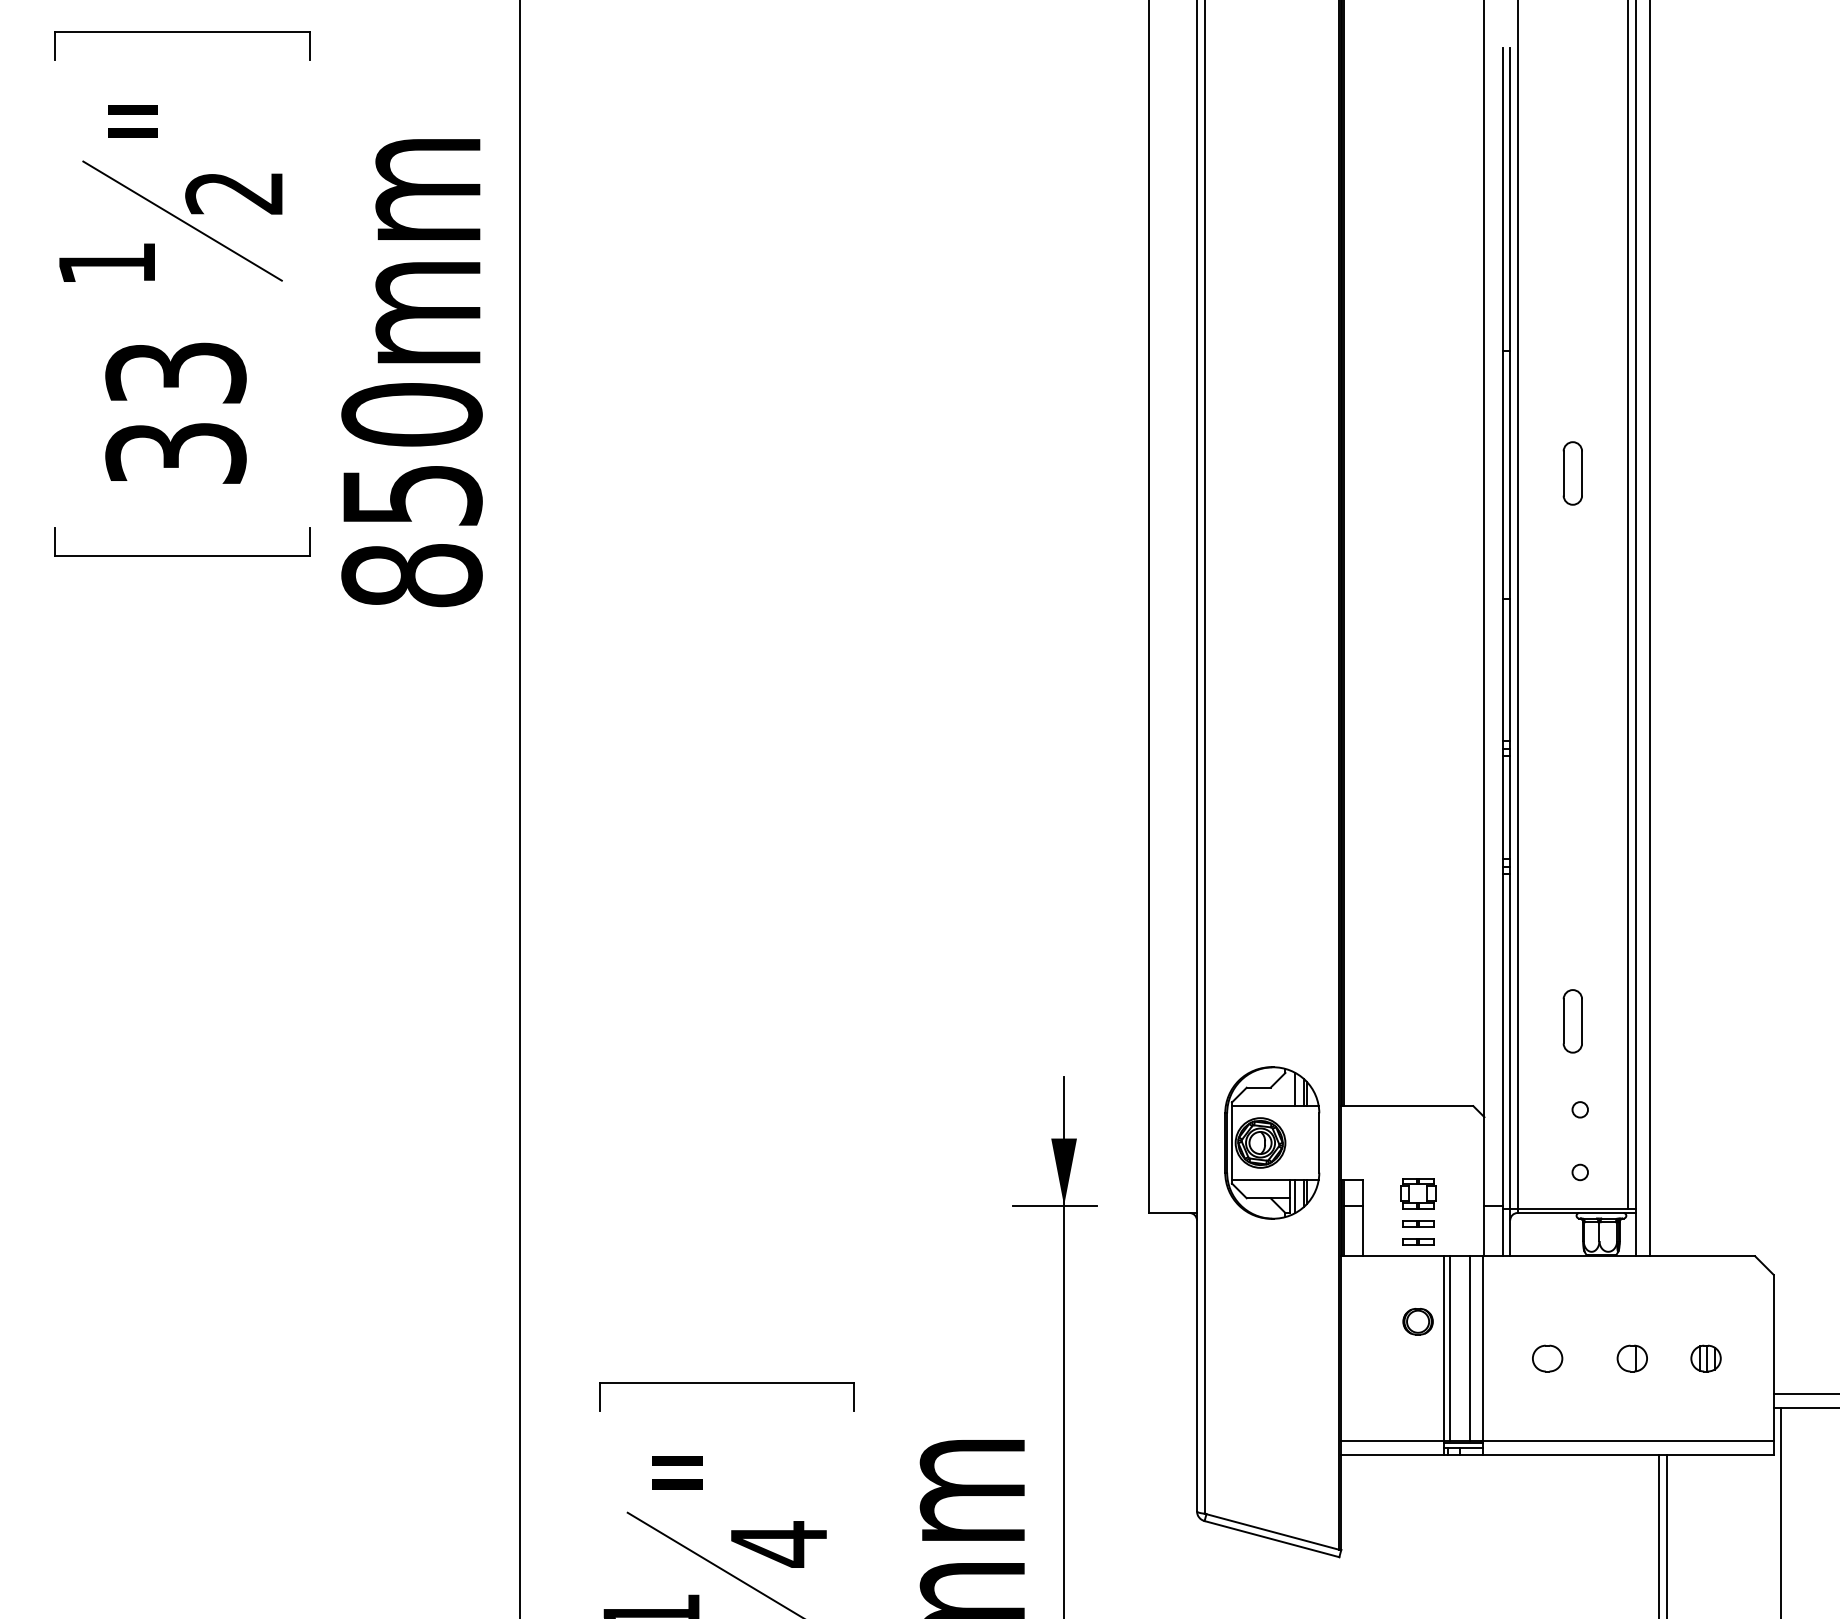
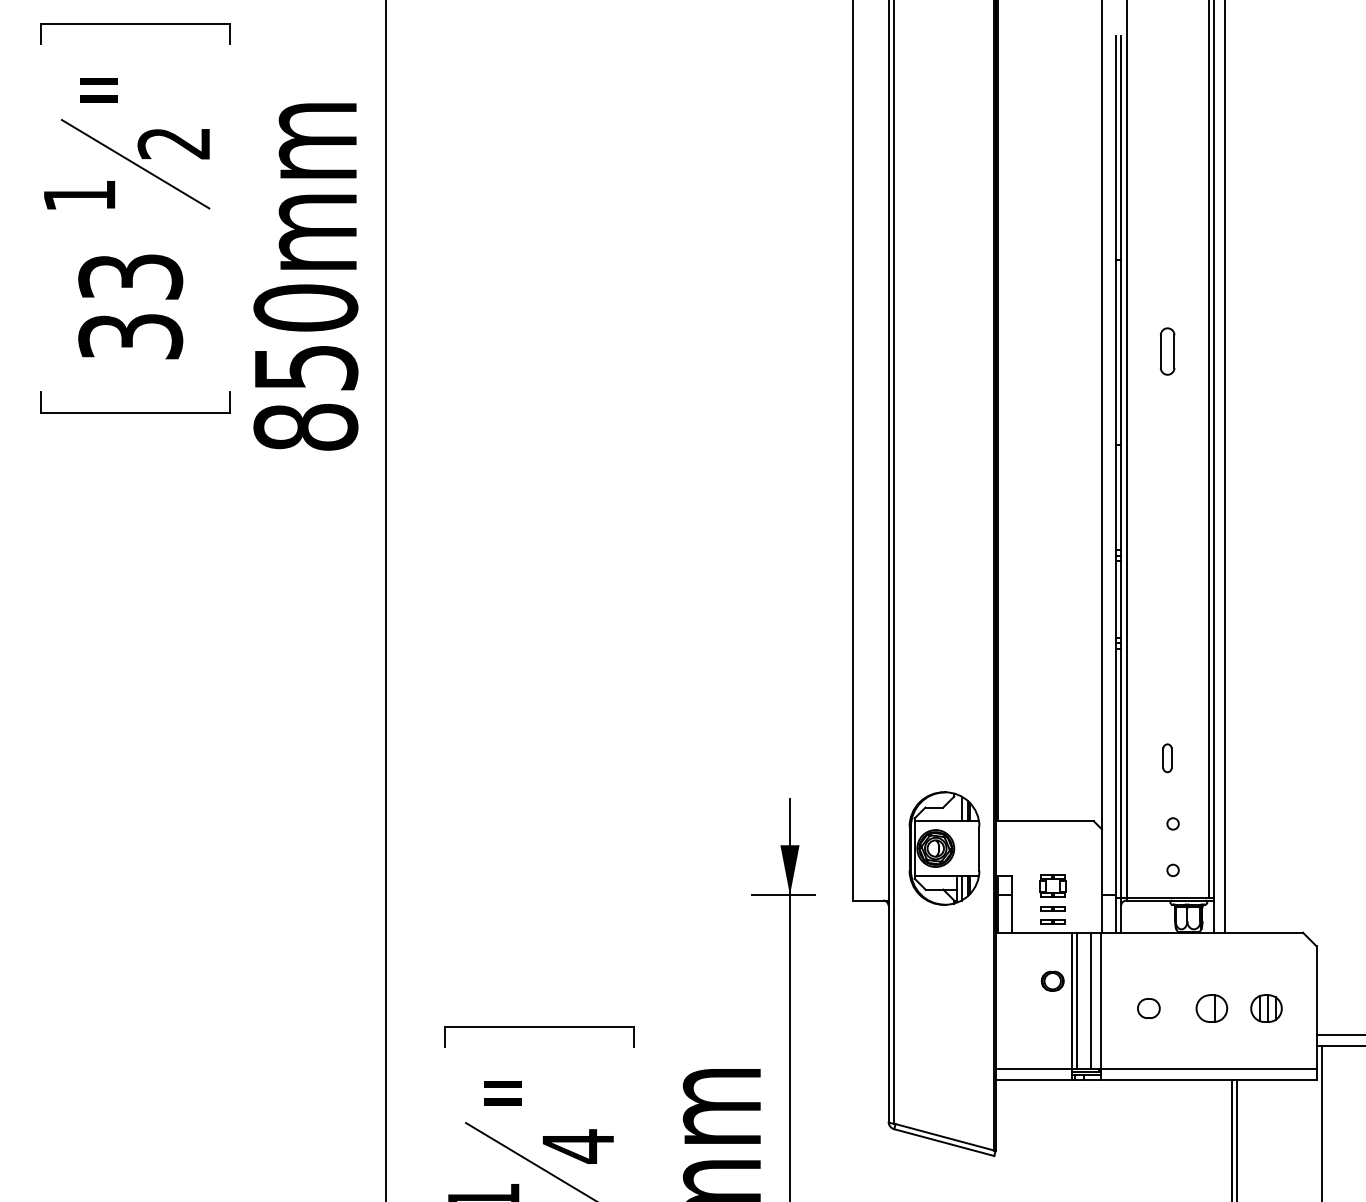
part: (1572, 1021) -> (1167, 758), size x0.6
part: (1631, 1358) -> (1211, 1008), size x1.4
part: (1705, 1358) -> (1266, 1008), size x1.4

